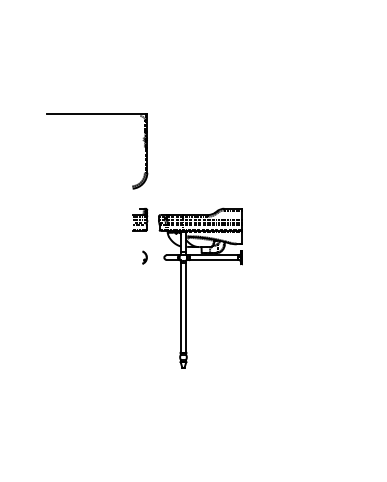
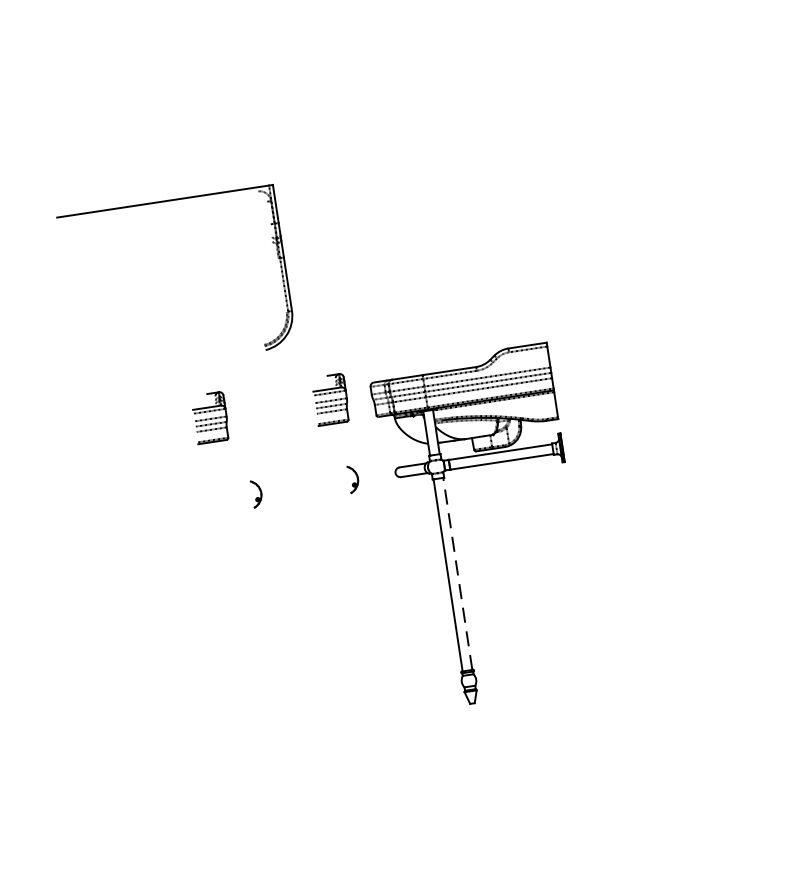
part: (97, 114) -> (166, 202), moved
part: (84, 219) -> (211, 416), added
part: (99, 257) -> (256, 493), added
line: (185, 307) -> (457, 573), solid -> dashed

